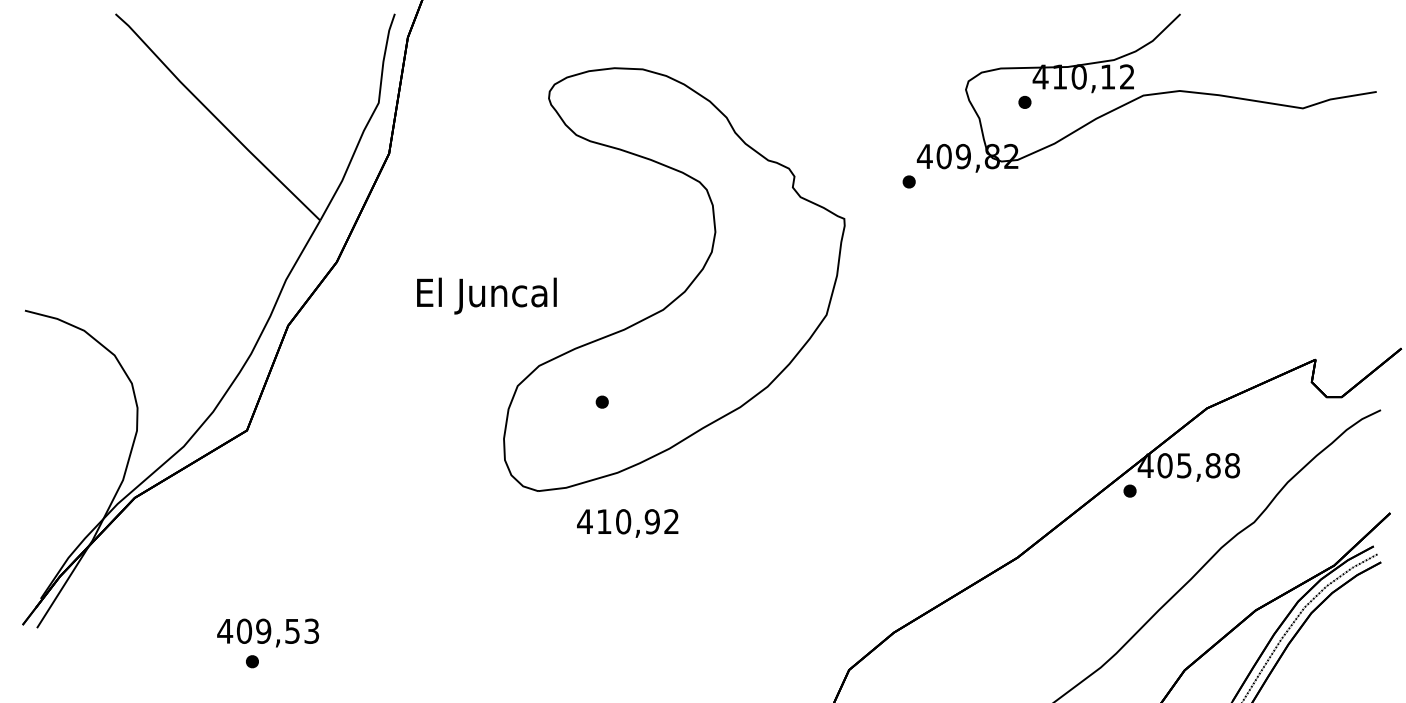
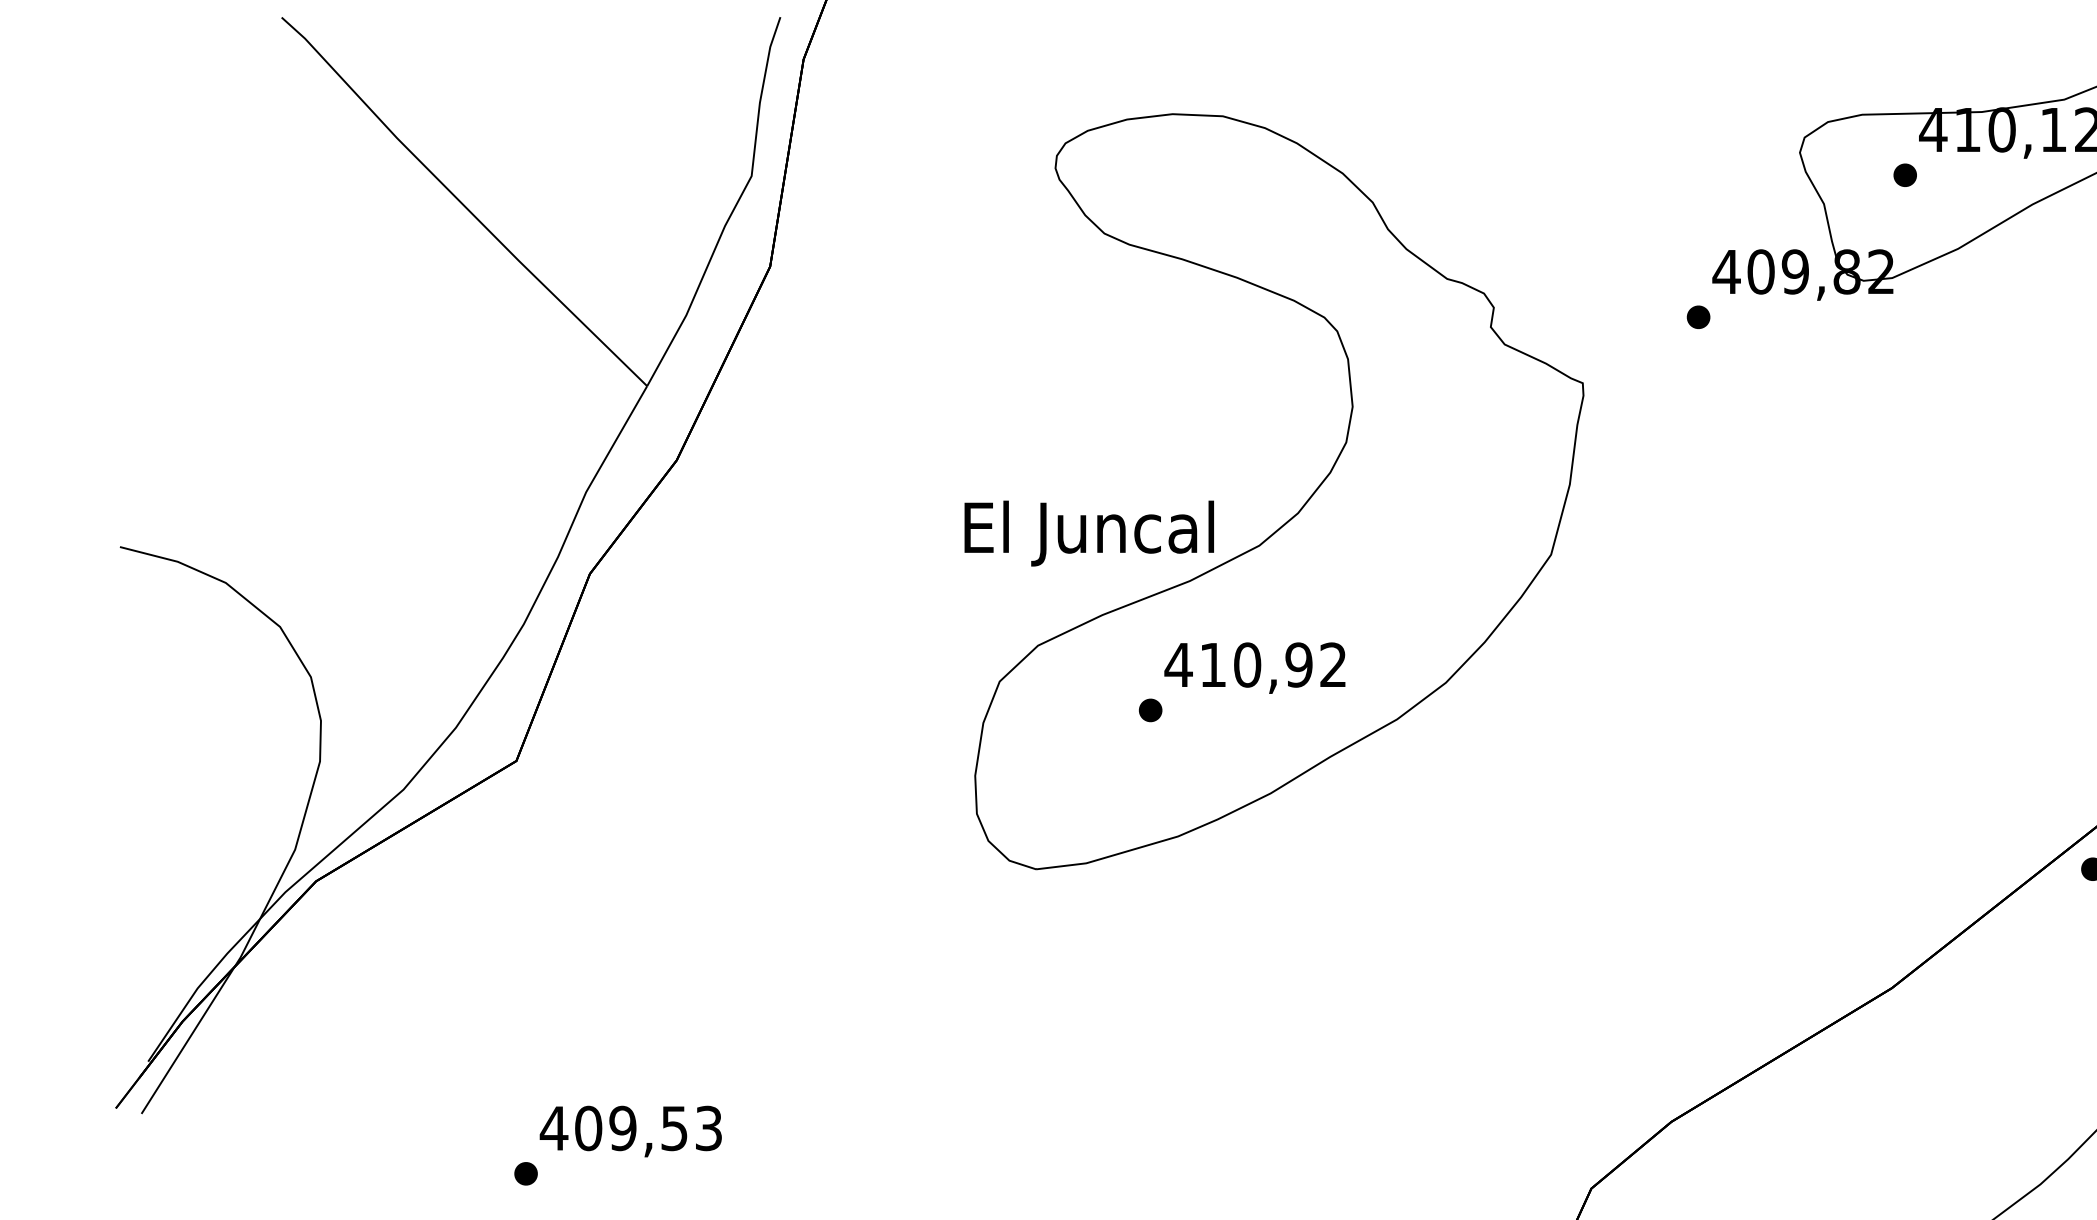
text: (486, 295) -> (1088, 532), moved
text: (627, 523) -> (1254, 668), moved
text: (267, 632) -> (629, 1130), moved

